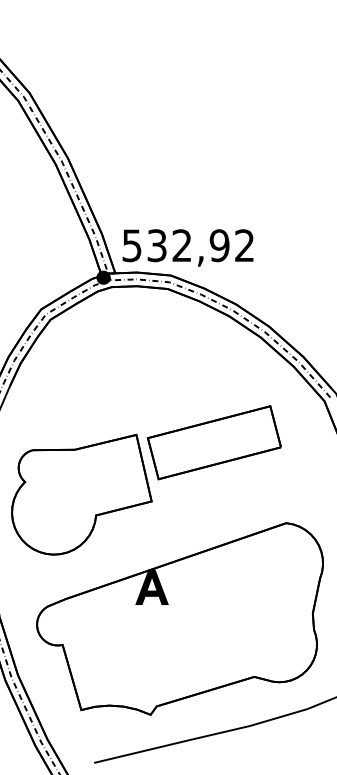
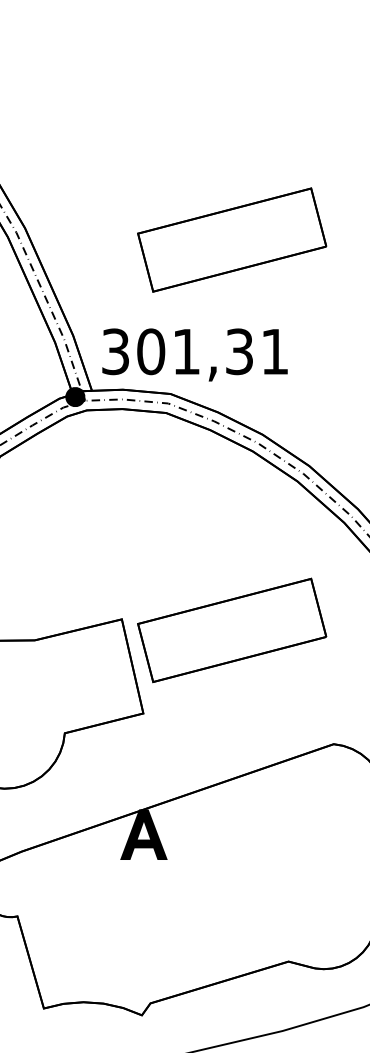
part: (213, 166) -> (230, 239), added
text: (188, 245) -> (195, 351), 532,92 -> 301,31

